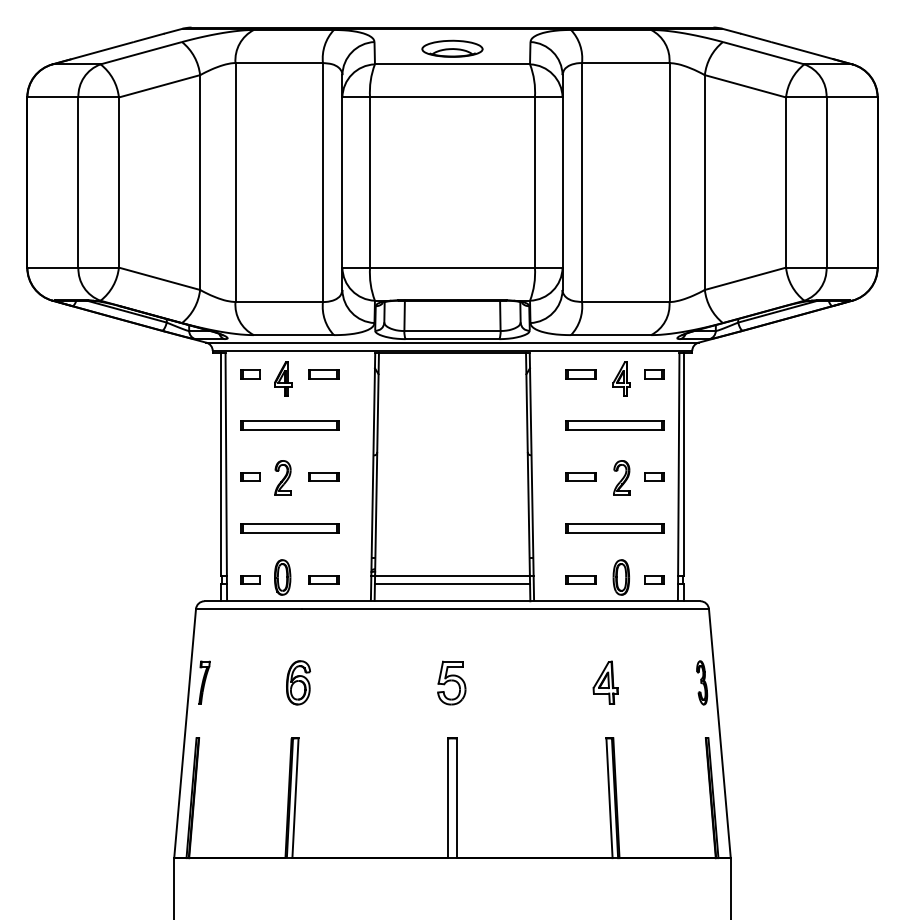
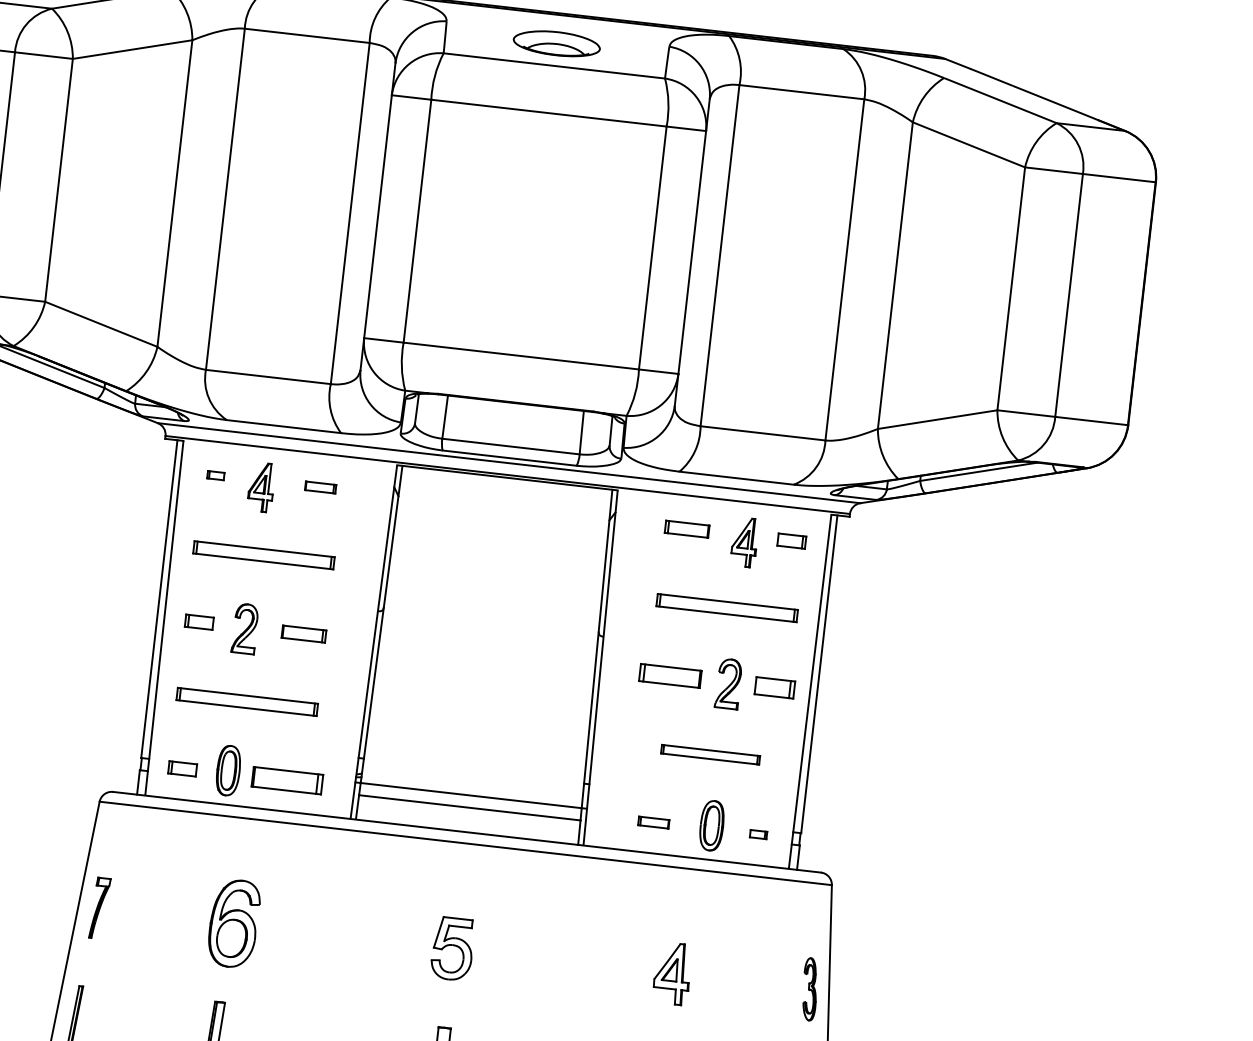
part: (250, 374) -> (215, 475), size x0.6
part: (323, 374) -> (319, 487), size x0.7
part: (580, 476) -> (670, 674), size x1.4
part: (654, 476) -> (775, 687), size x1.4
part: (614, 528) -> (710, 754), size x0.7
part: (323, 579) -> (286, 780), size x1.6
part: (580, 579) -> (653, 822), size x0.7
part: (654, 579) -> (758, 834), size x0.6
part: (298, 682) -> (234, 923), size x1.4

